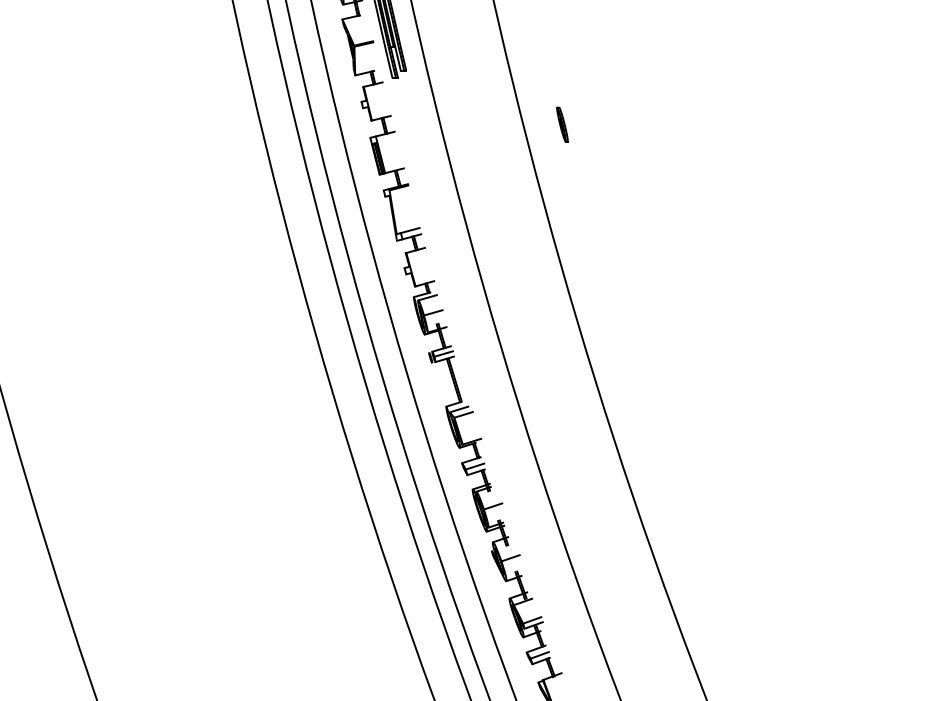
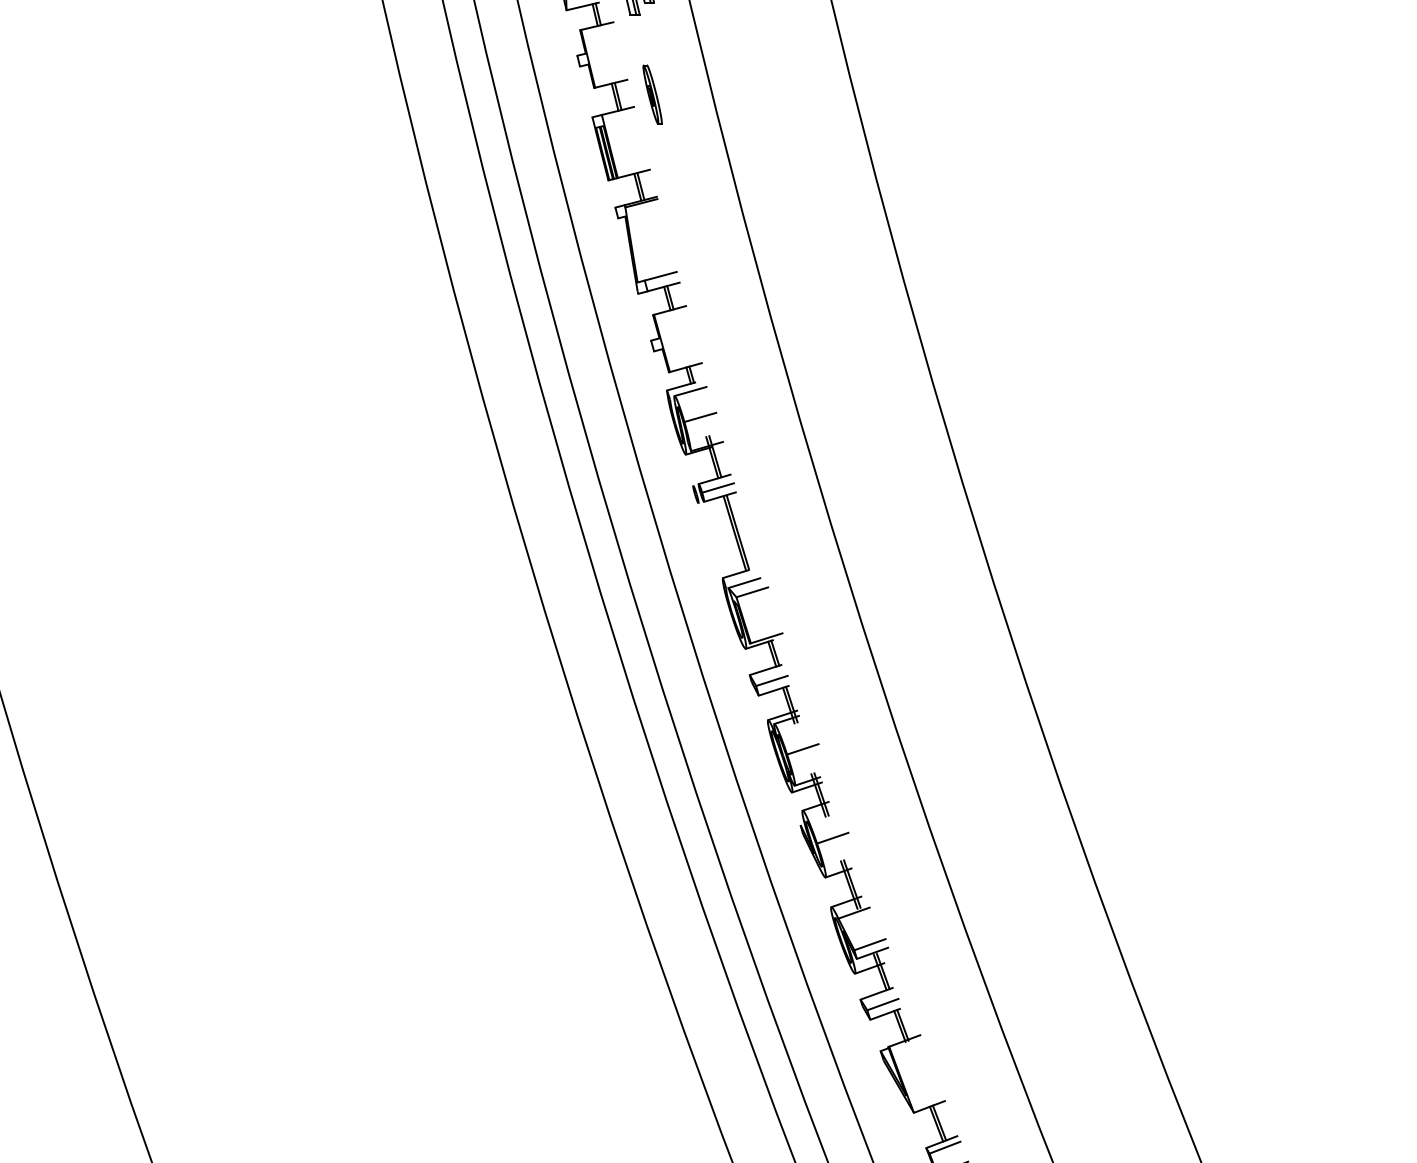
part: (562, 124) -> (652, 94), moved

